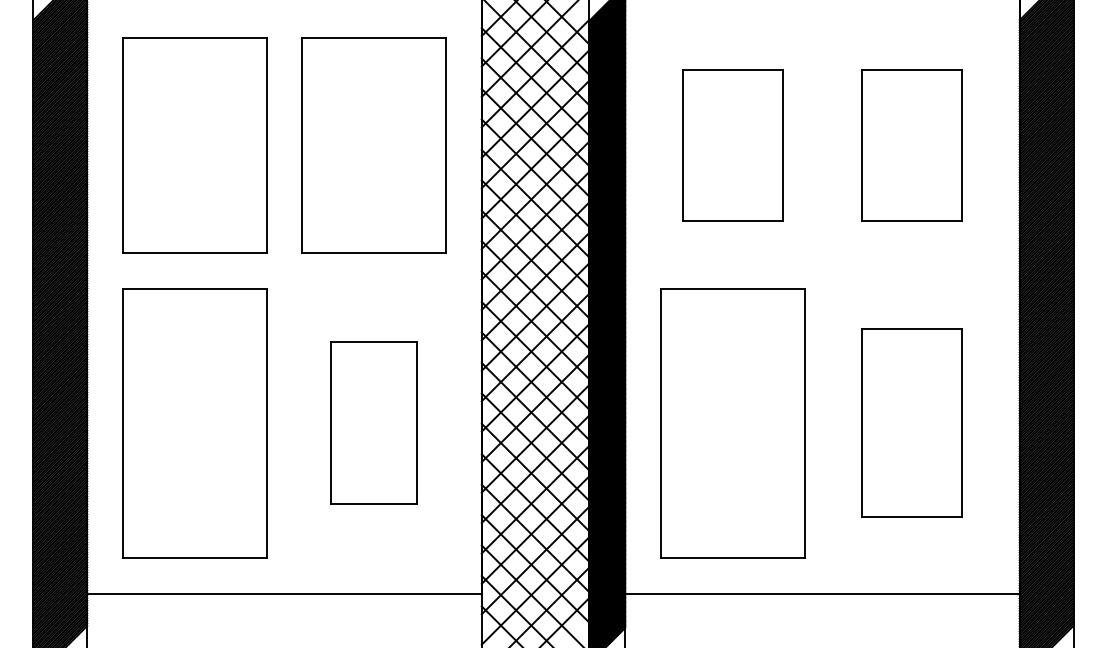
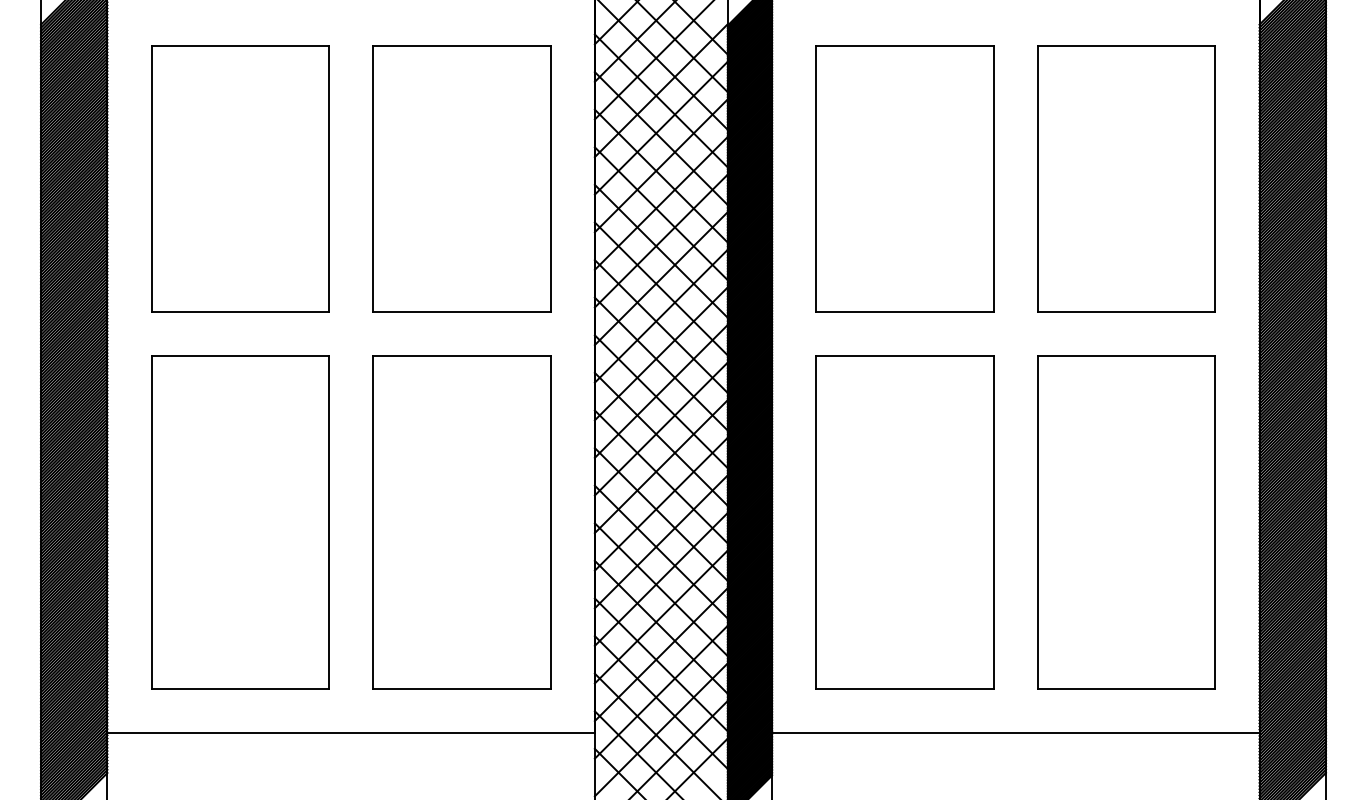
part: (732, 144) -> (904, 178), size x1.43
part: (912, 144) -> (1126, 178), size x1.43
part: (373, 423) -> (461, 522), size x1.67
part: (912, 423) -> (1126, 522), size x1.43

